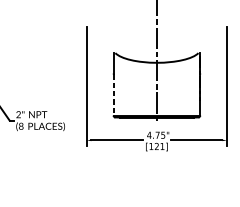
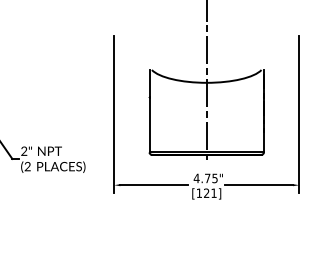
line: (113, 95) -> (149, 125), dashed -> solid
text: (21, 126) -> (27, 166), (8 -> (2

